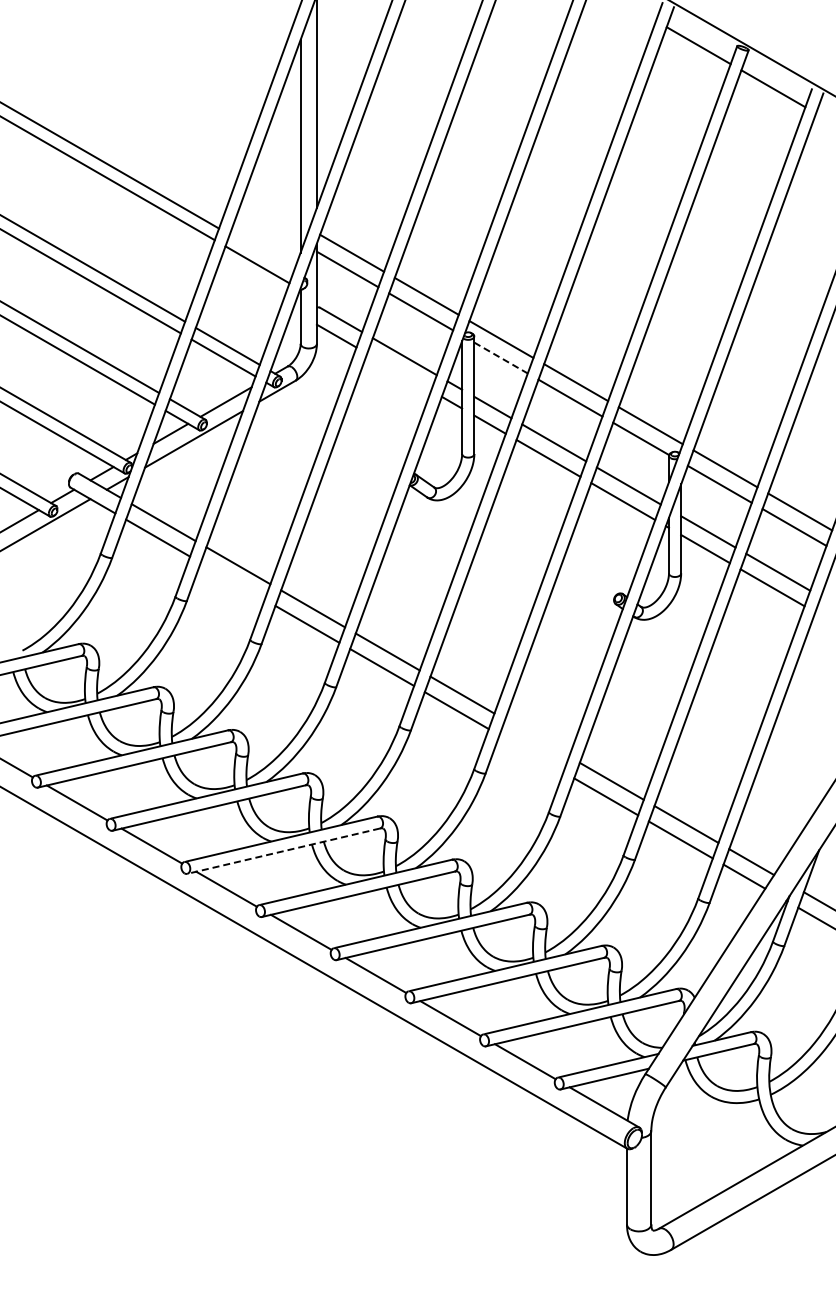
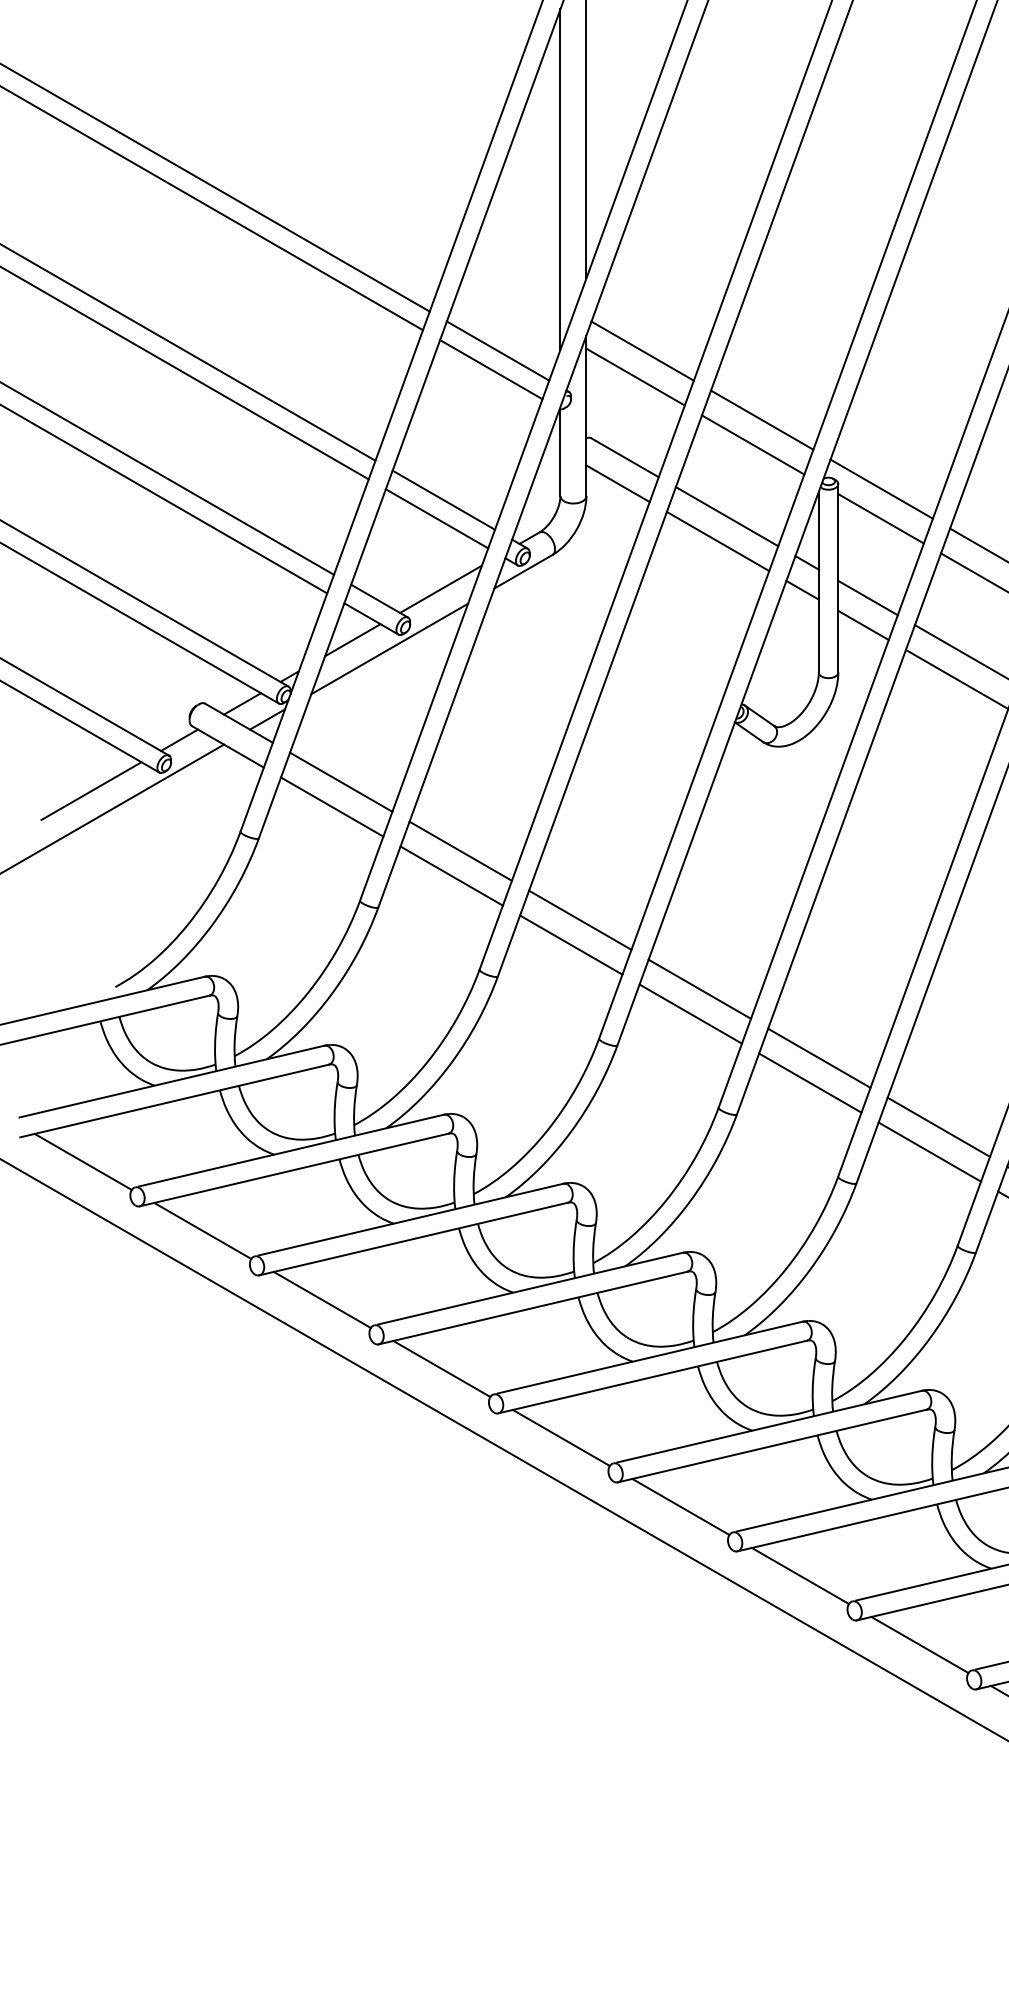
line: (261, 252) -> (497, 349), added
line: (501, 358) -> (881, 519), dashed -> solid
line: (399, 371) -> (718, 540), added
line: (232, 580) -> (451, 874), added
line: (537, 737) -> (939, 1126), added
line: (531, 753) -> (929, 1151), added
line: (283, 851) -> (532, 1308), dashed -> solid

